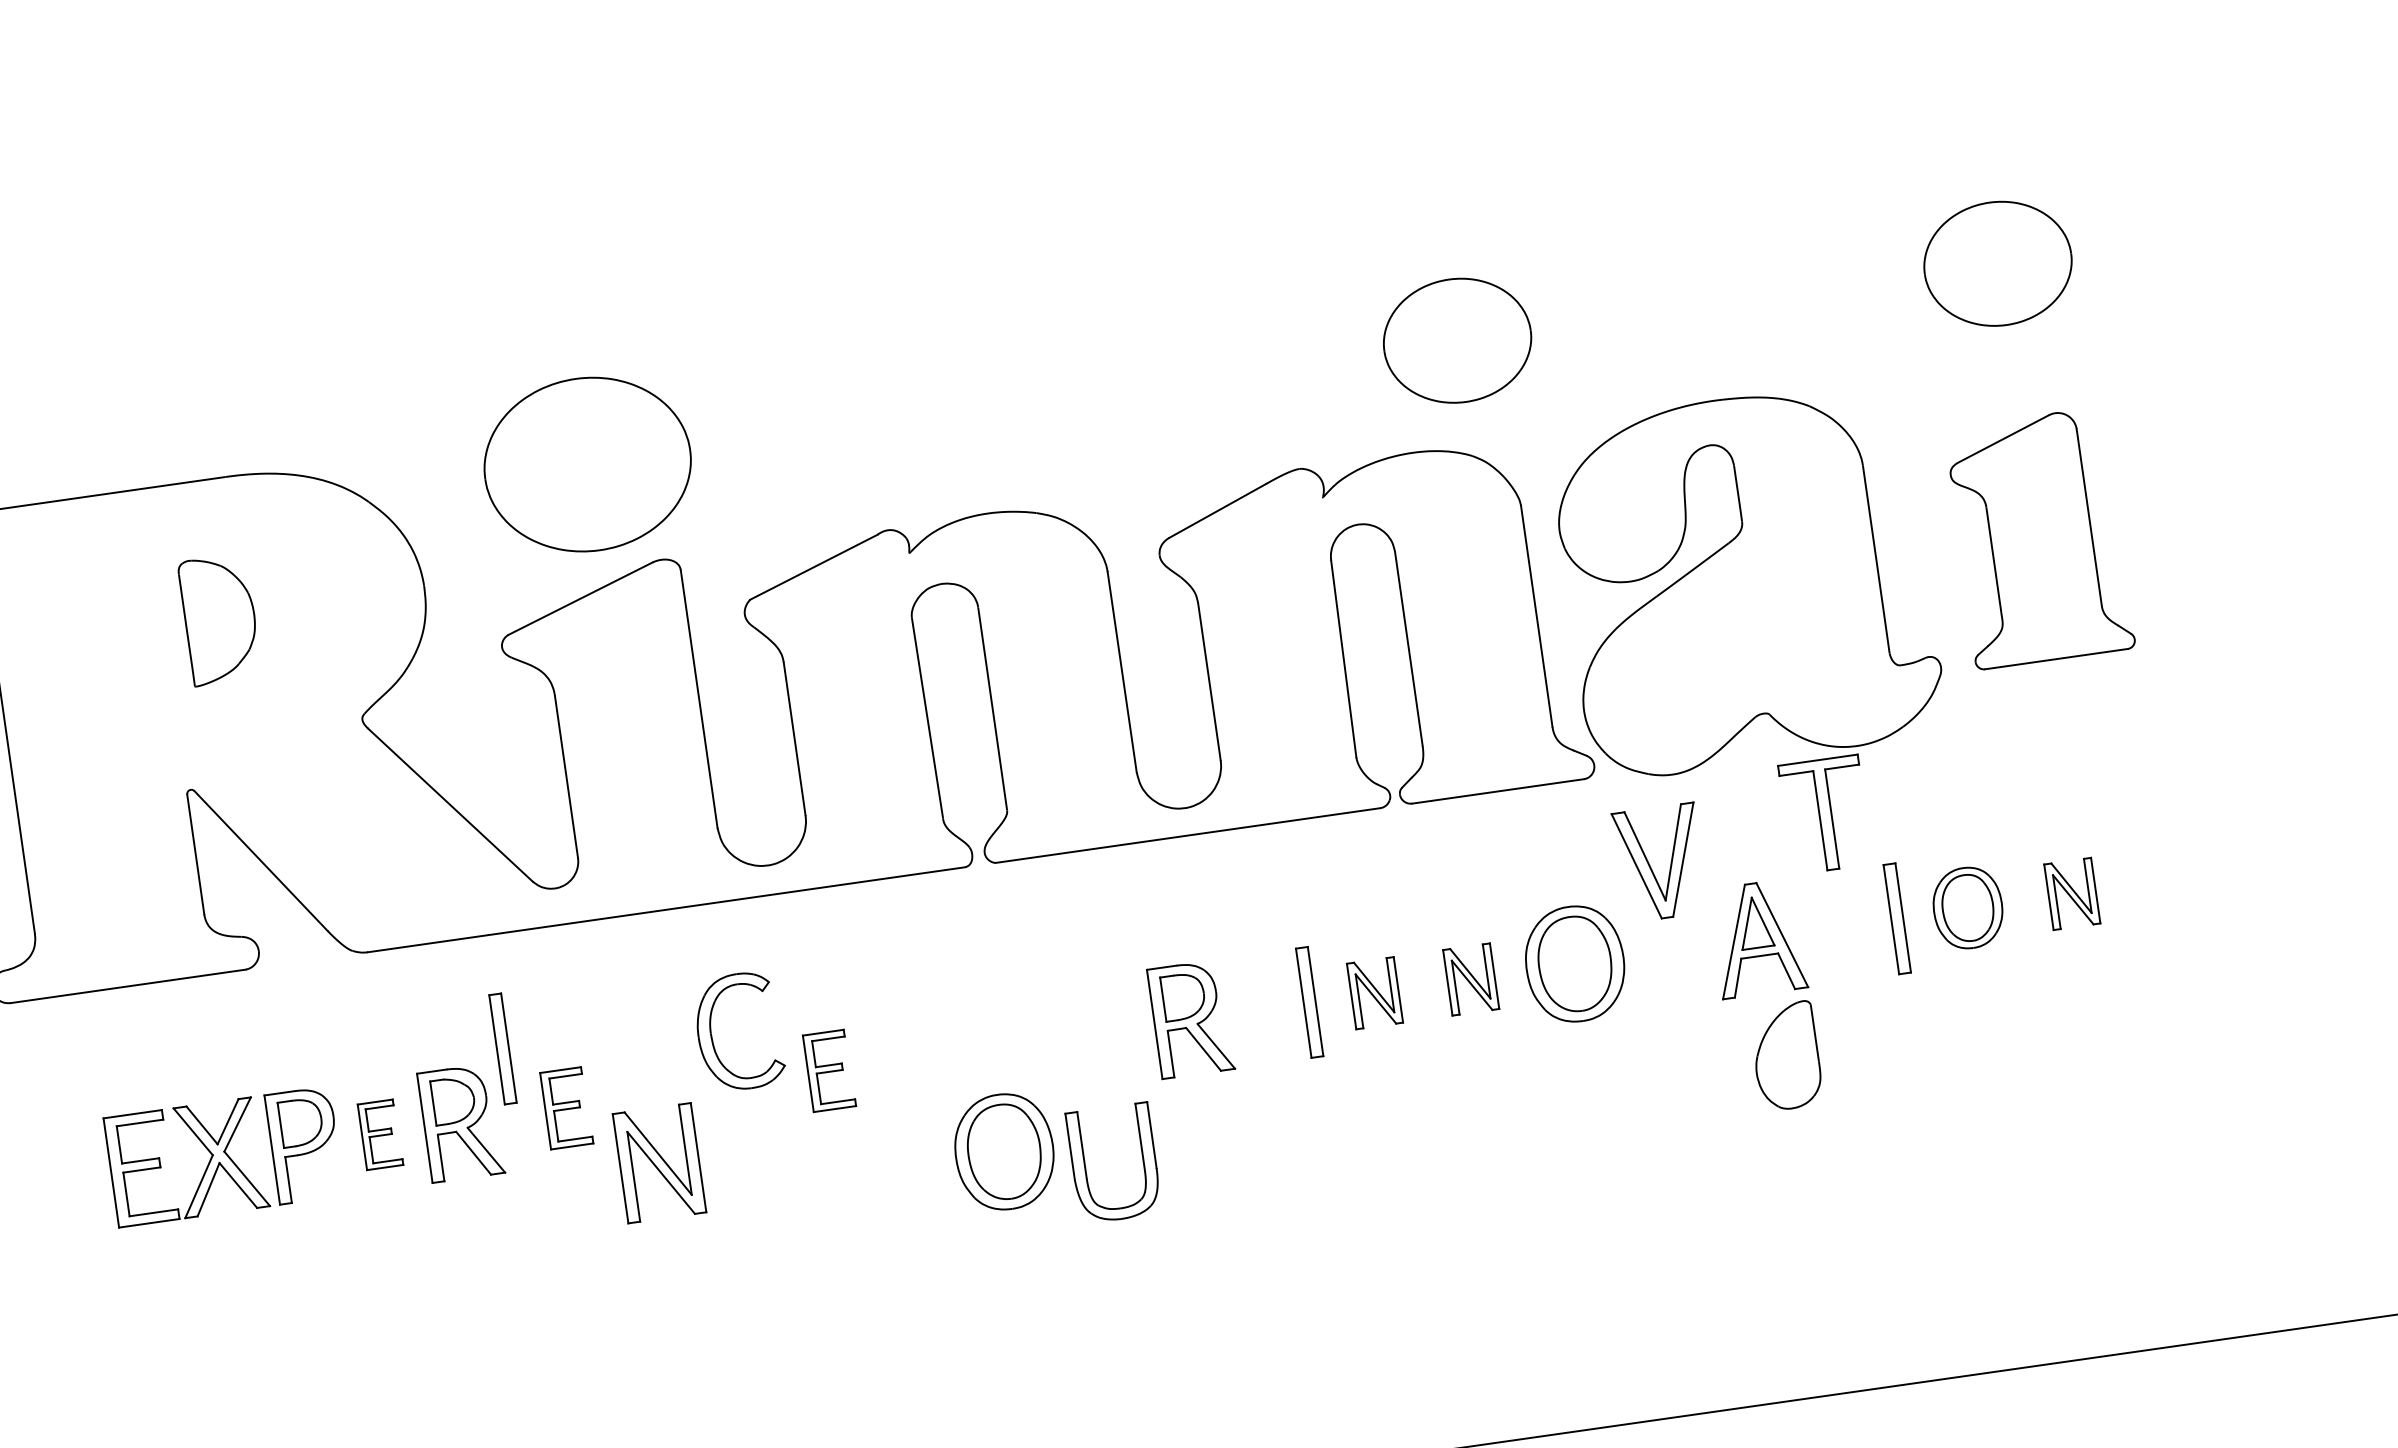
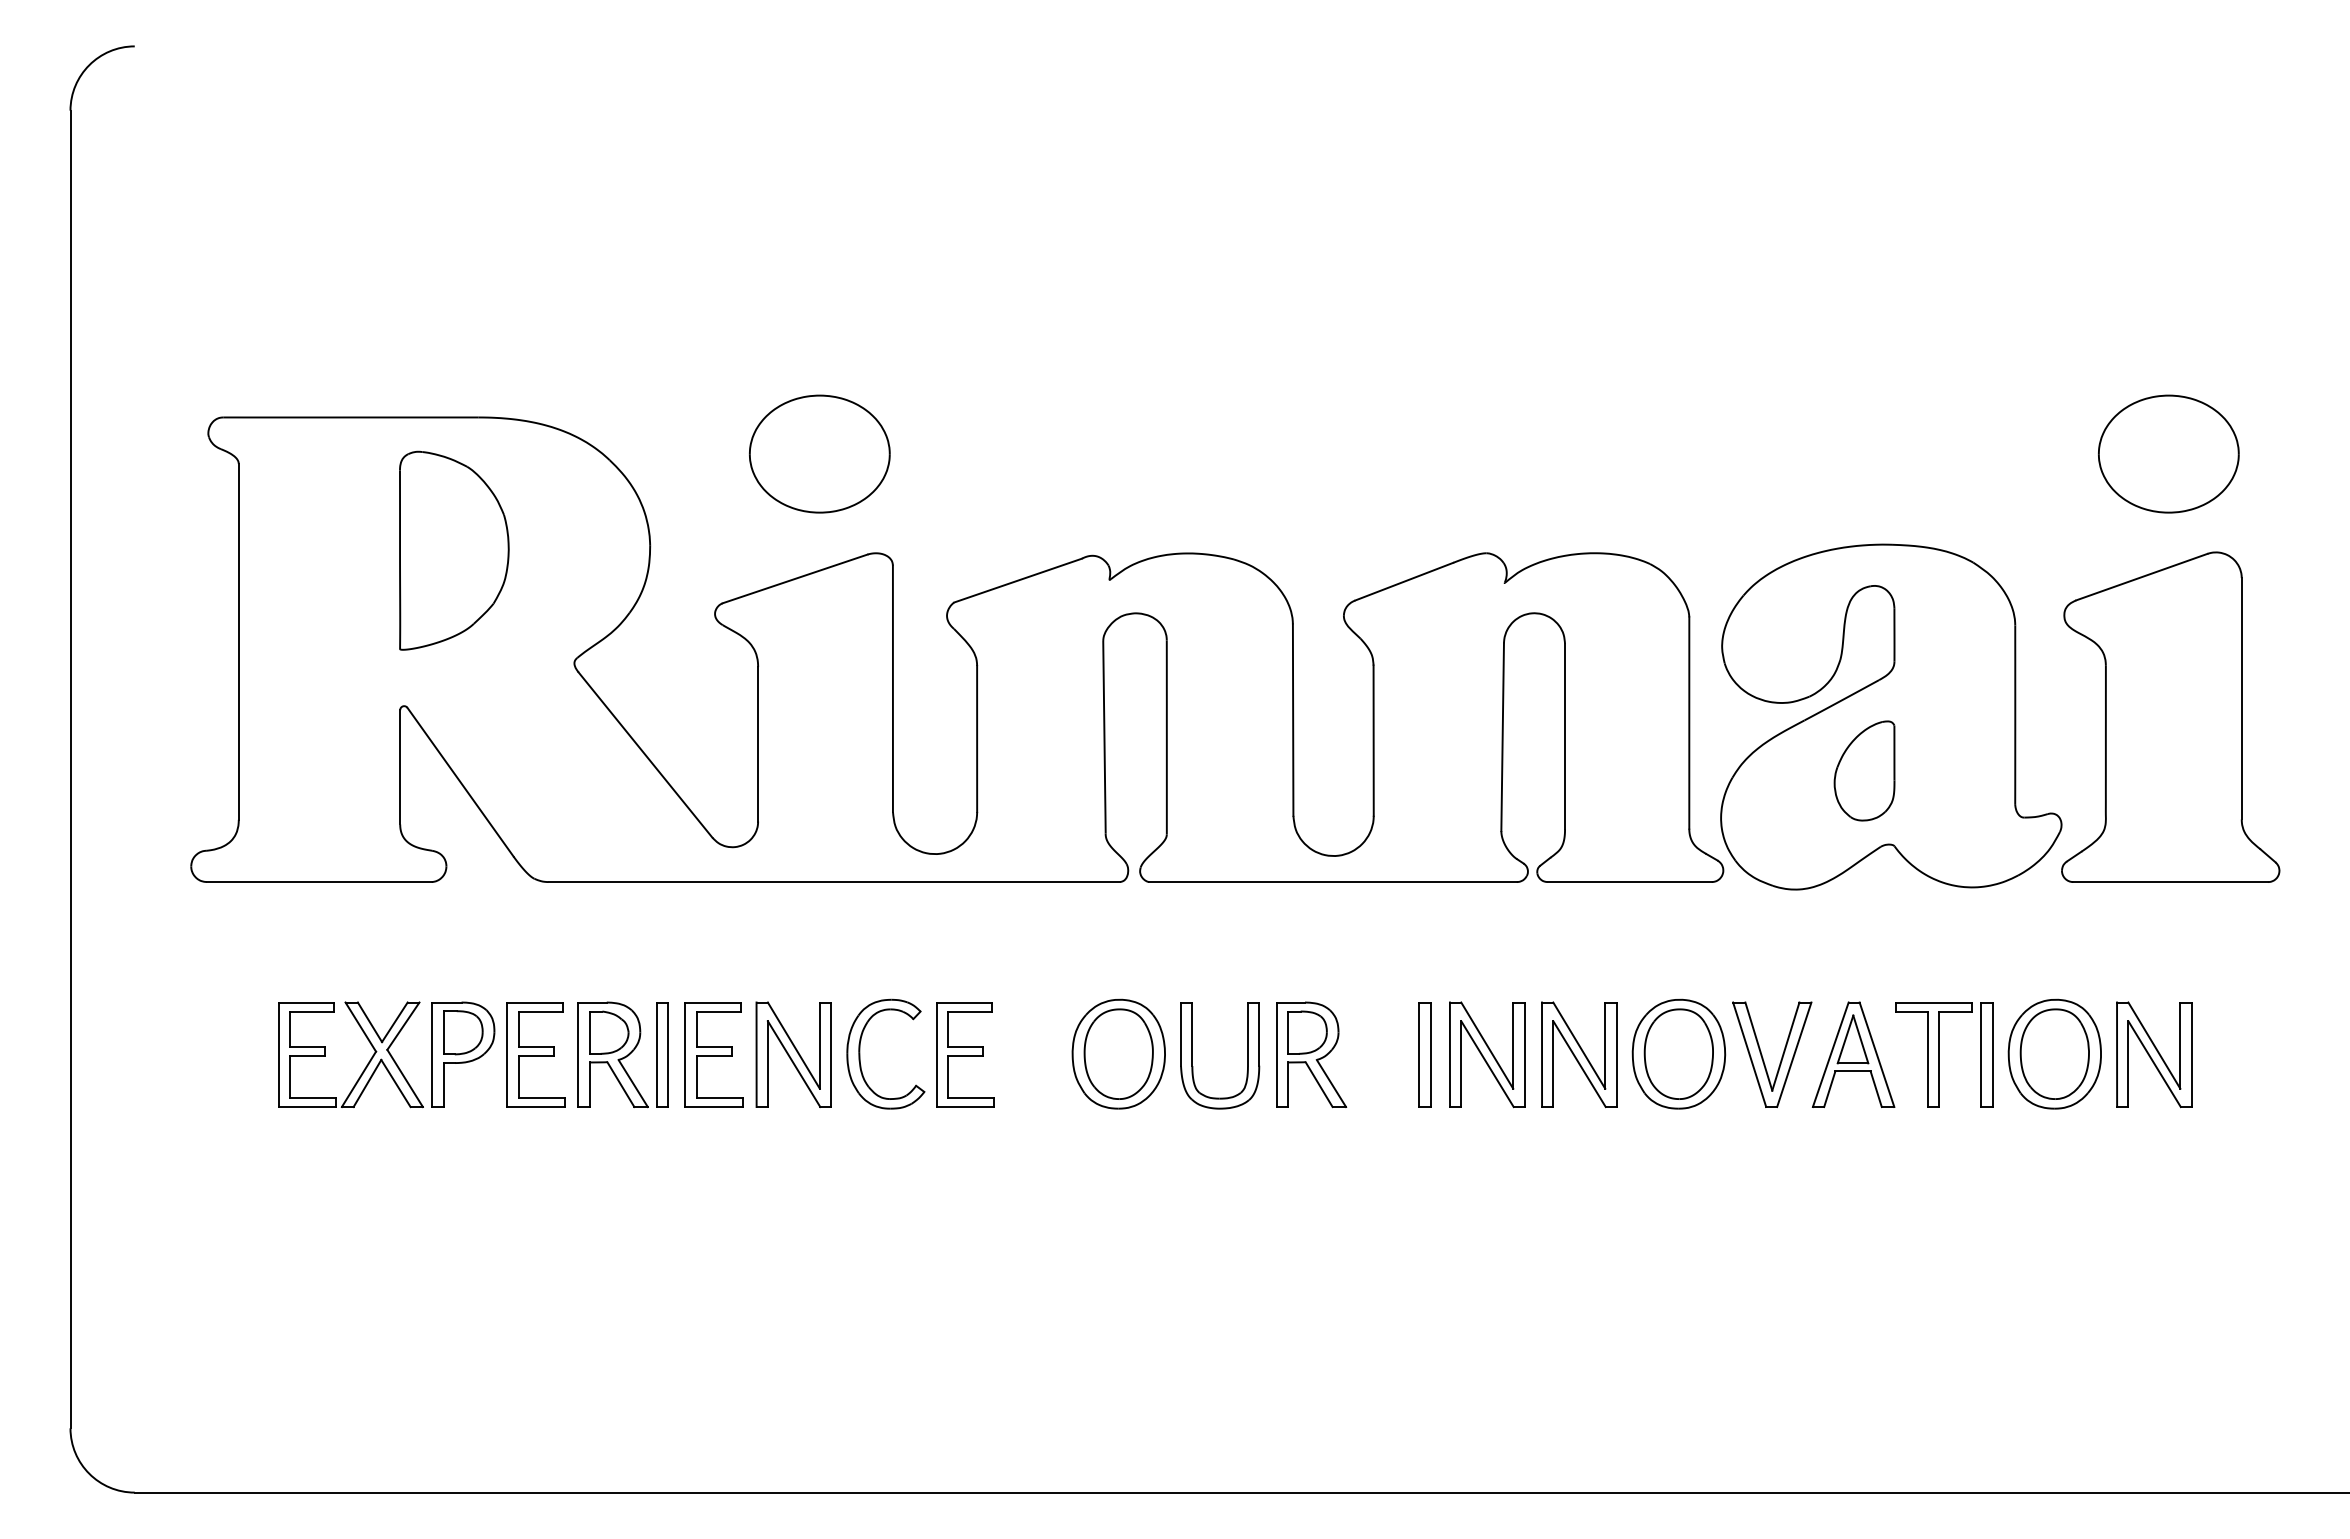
part: (1457, 340) -> (1651, 453), removed
part: (587, 463) -> (819, 453), size x0.71
part: (2038, 537) -> (2170, 716), size x1.43
part: (220, 619) -> (454, 550), size x1.67
part: (1825, 814) -> (1933, 1054), moved
part: (1670, 863) -> (1781, 1056), moved
part: (2072, 893) -> (2154, 1054), size x1.67
part: (1967, 907) -> (2054, 1053), size x1.43
part: (1471, 979) -> (1579, 1054), size x1.67
part: (1375, 992) -> (1487, 1054), size x1.67
part: (712, 1034) -> (860, 1053), moved
part: (503, 1048) -> (662, 1054), moved
part: (1786, 1055) -> (1864, 770), moved
part: (829, 1070) -> (965, 1054), size x1.43
part: (565, 1107) -> (713, 1054), size x1.43
part: (379, 1134) -> (535, 1054), size x1.67
part: (1004, 1151) -> (1118, 1053), moved
part: (1142, 1159) -> (1247, 1055), moved
part: (659, 1162) -> (793, 1054), moved

